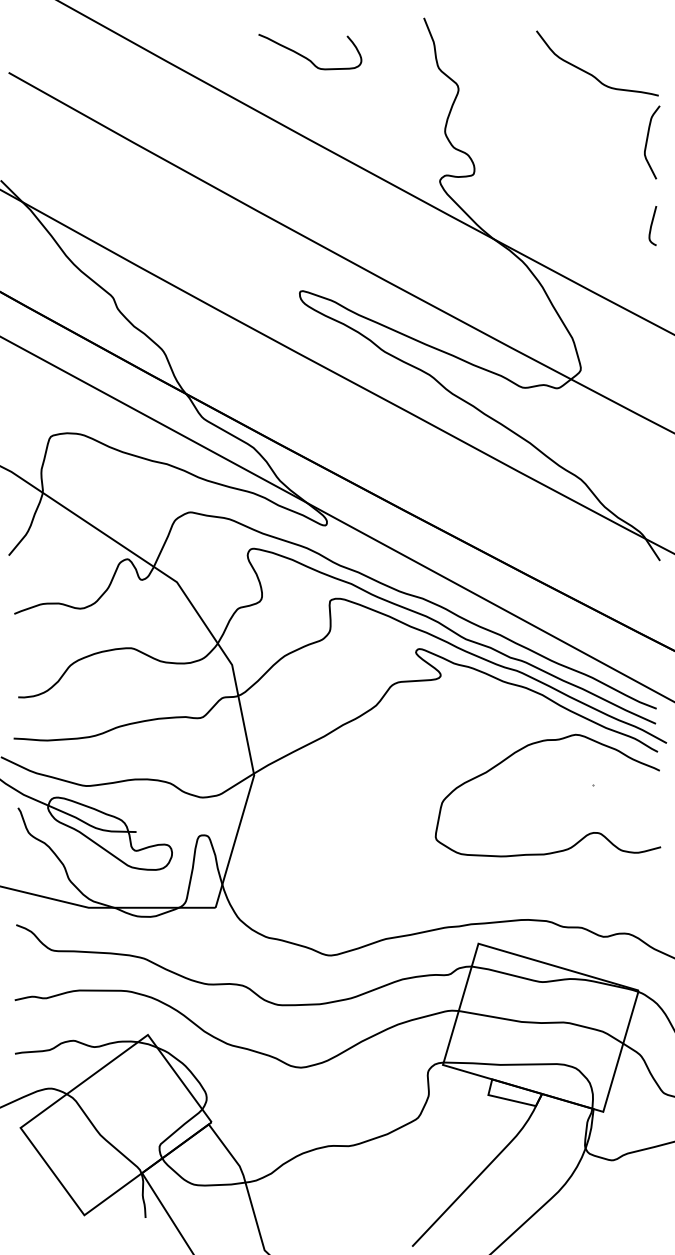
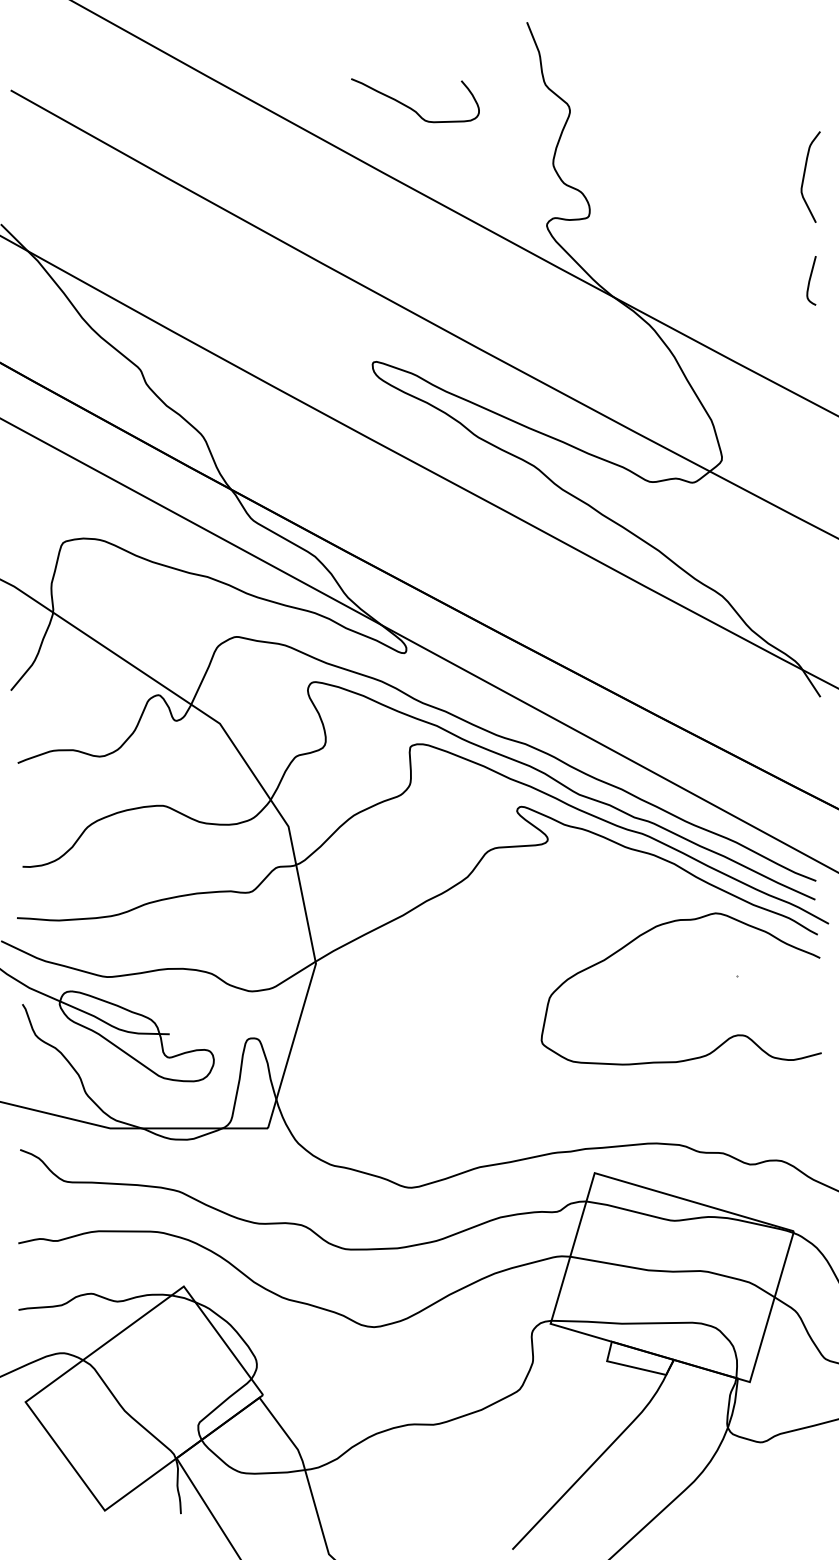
curve: (307, 57) -> (412, 107), moved
curve: (589, 72) -> (732, 90), removed

